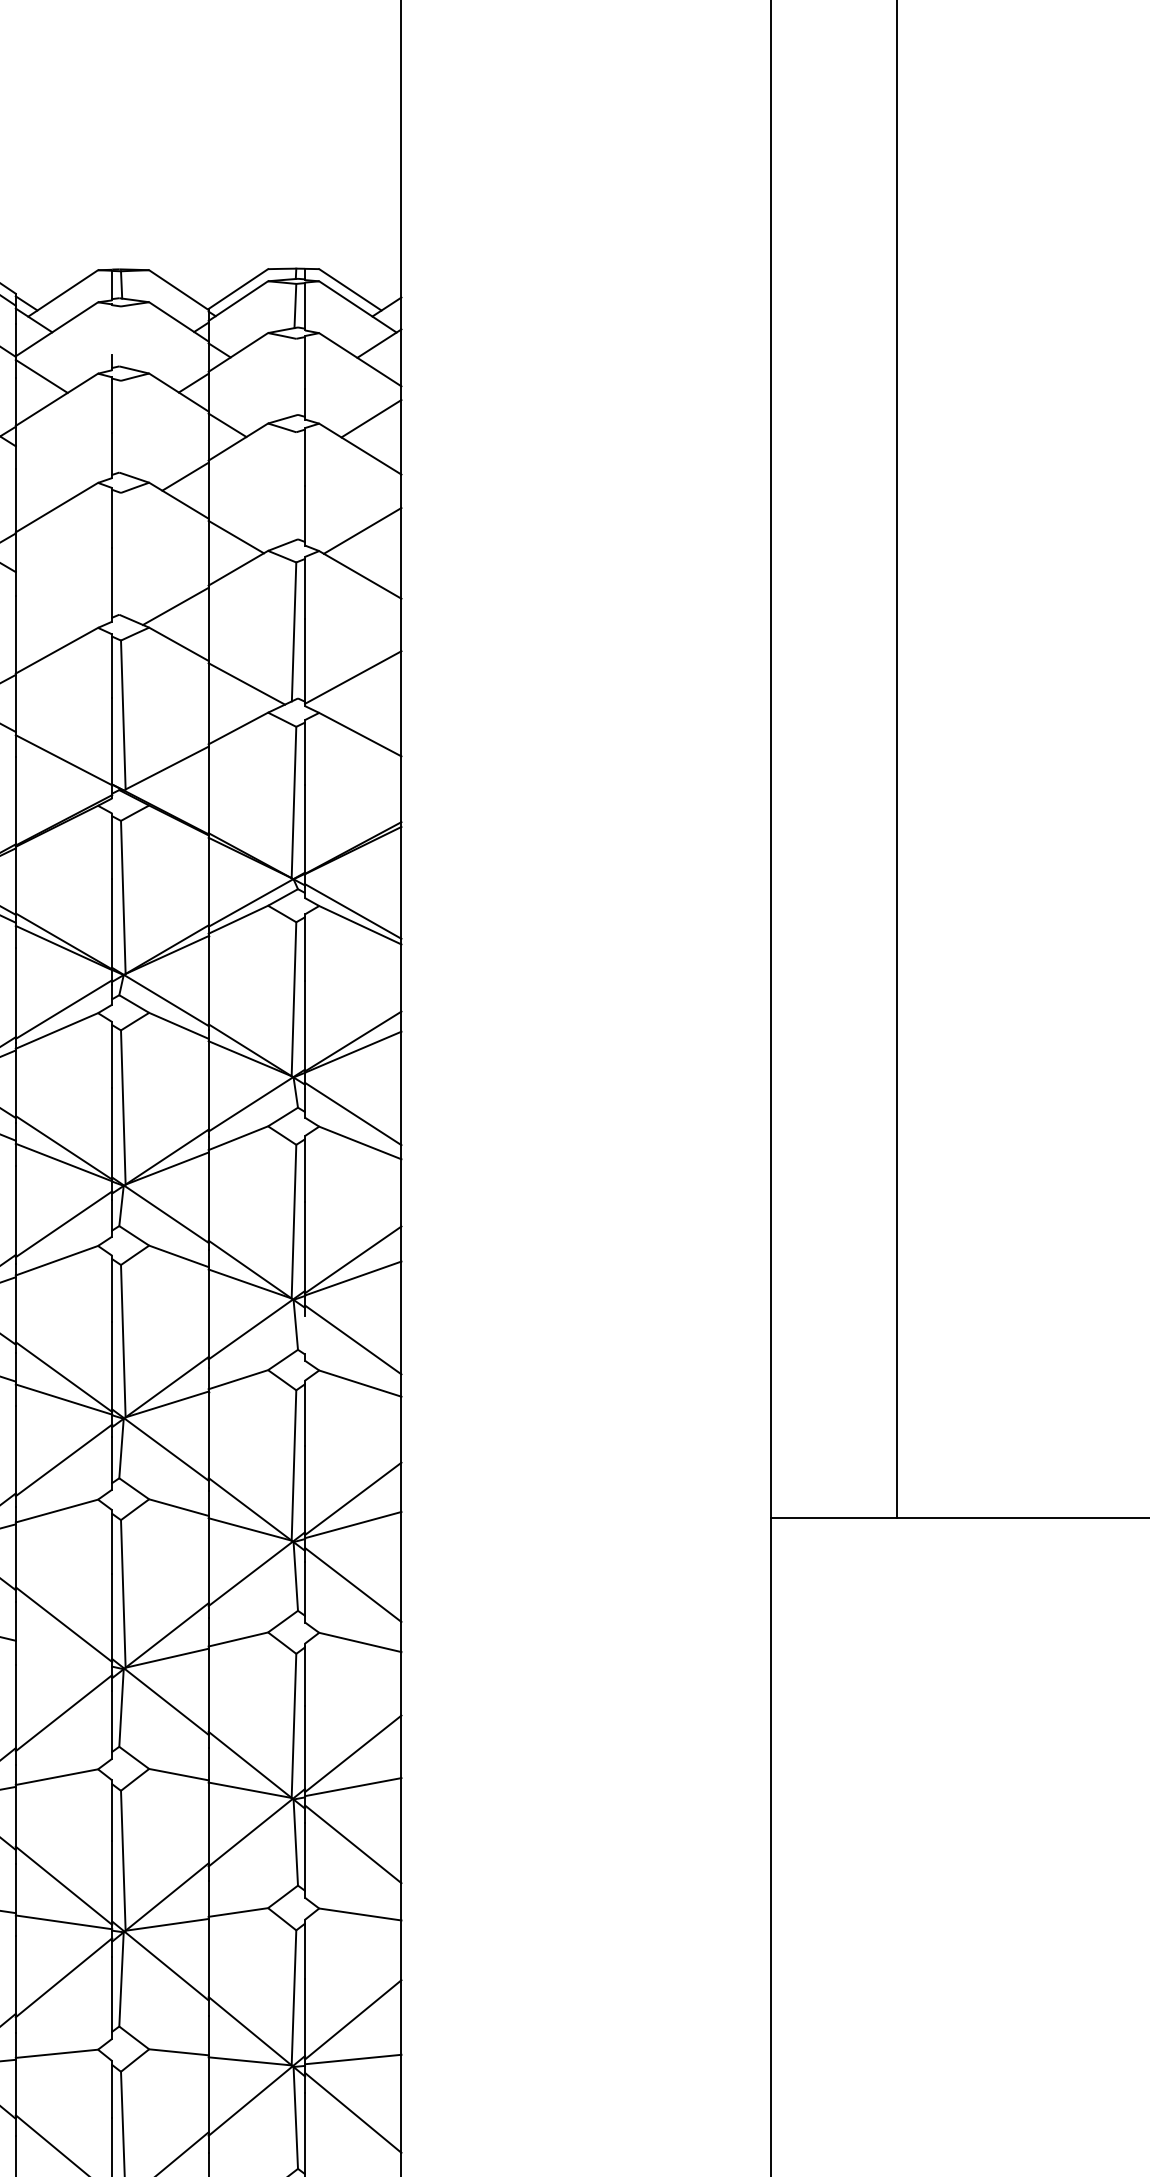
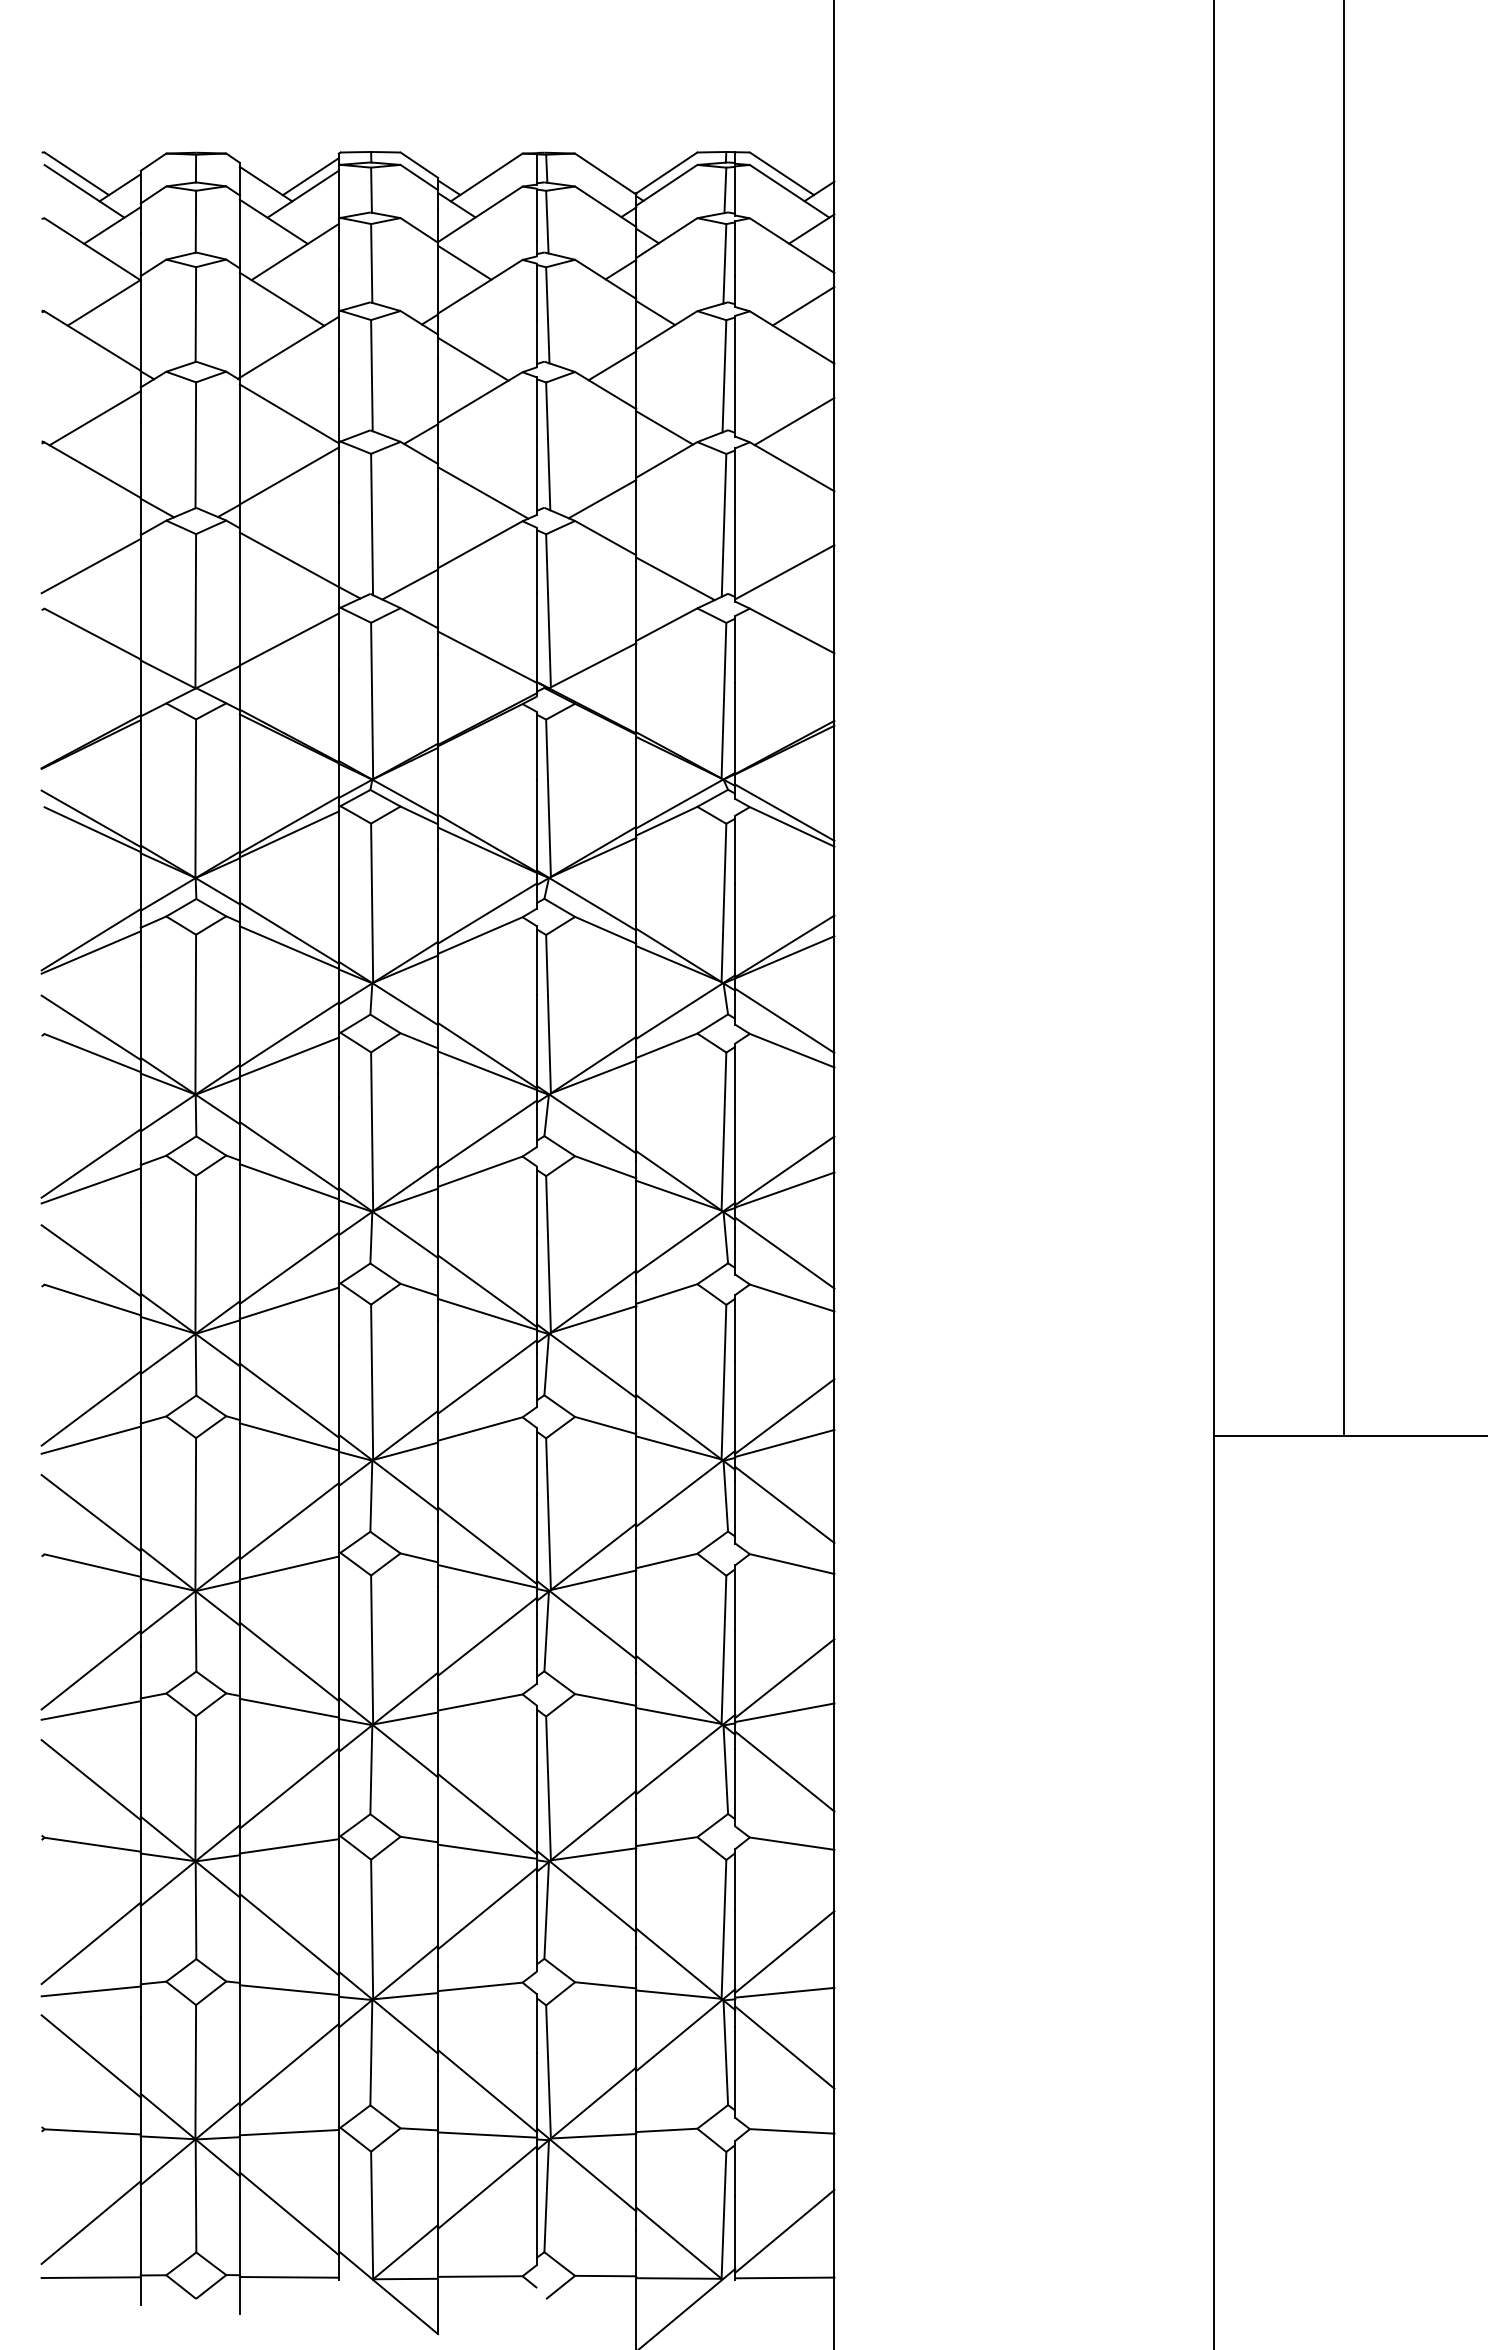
line: (112, 329) -> (537, 214), added
line: (122, 336) -> (547, 221), added
line: (294, 377) -> (724, 263), added
line: (122, 427) -> (547, 315), added
line: (50, 469) -> (473, 358), added
line: (294, 487) -> (724, 376), added
line: (123, 555) -> (548, 446), added
line: (60, 599) -> (483, 492), added
line: (305, 1335) -> (735, 1248), added
line: (63, 1654) -> (487, 1576), added

